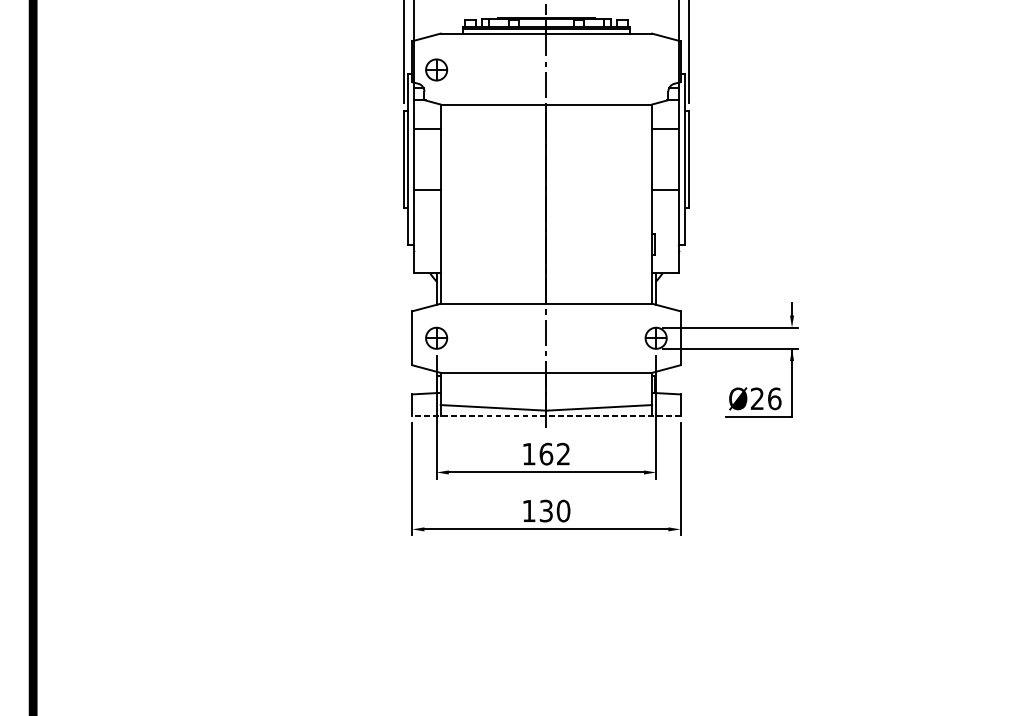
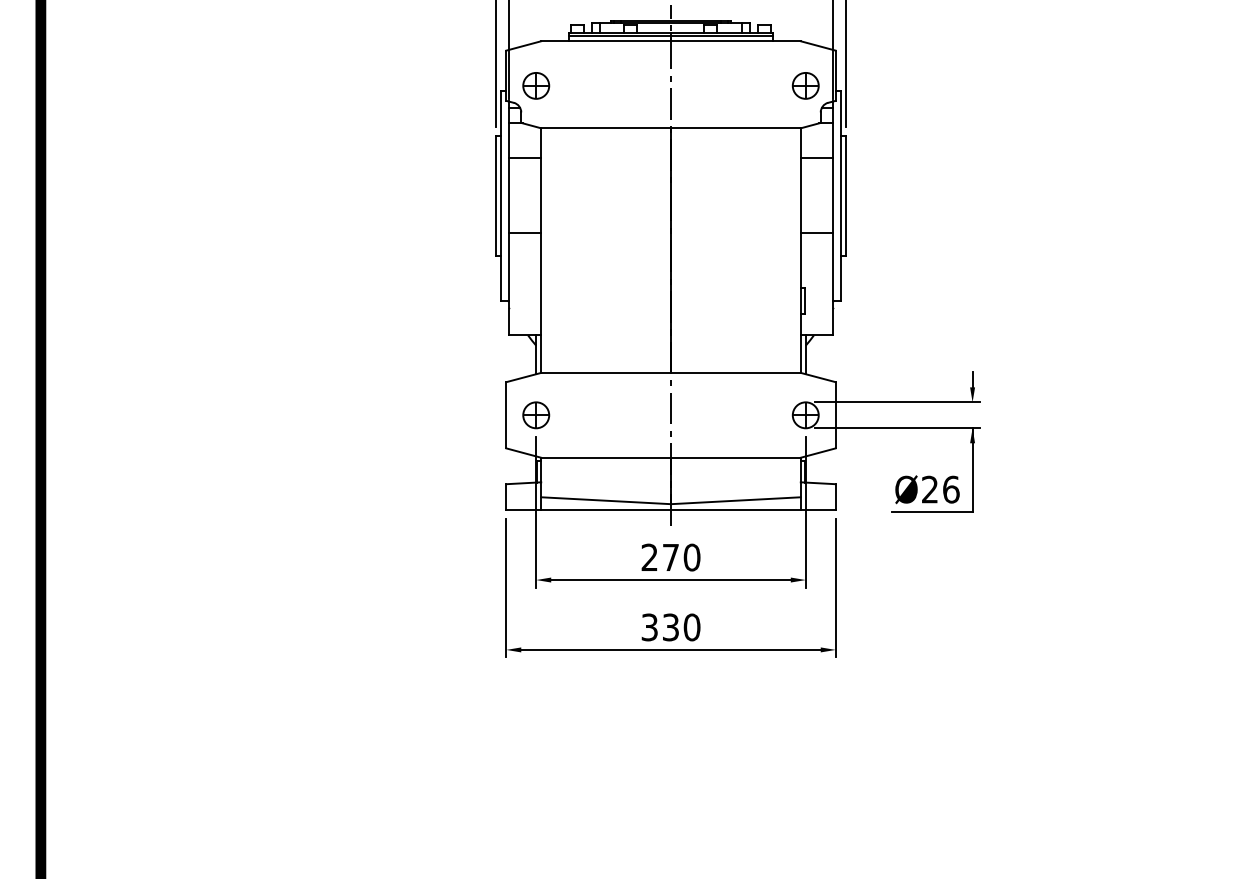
part: (655, 69) -> (805, 85), added
line: (546, 415) -> (671, 510), dashed -> solid
text: (545, 454) -> (670, 557), 162 -> 270
text: (528, 511) -> (649, 627), 130 -> 330

